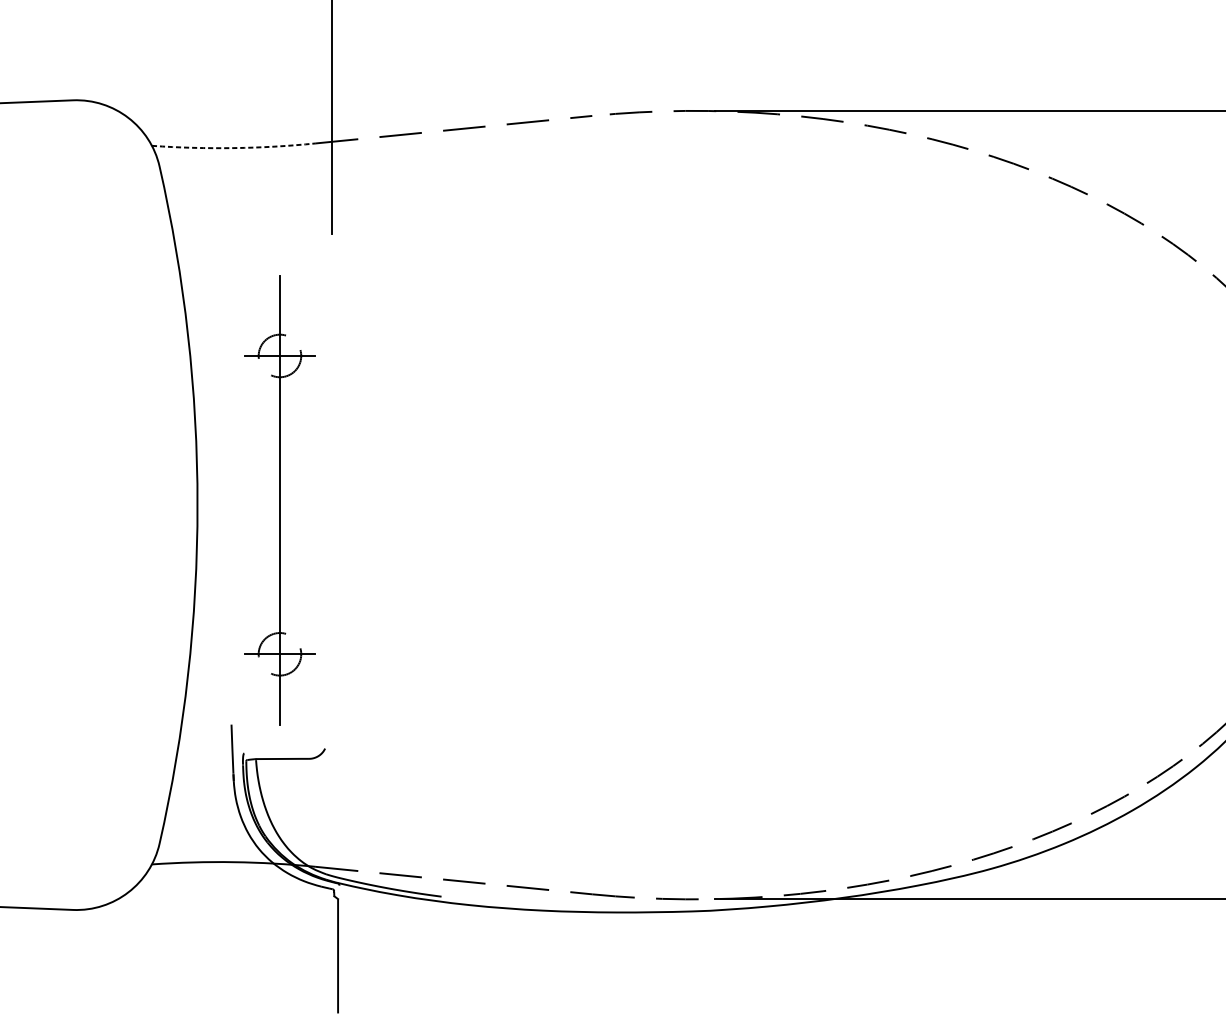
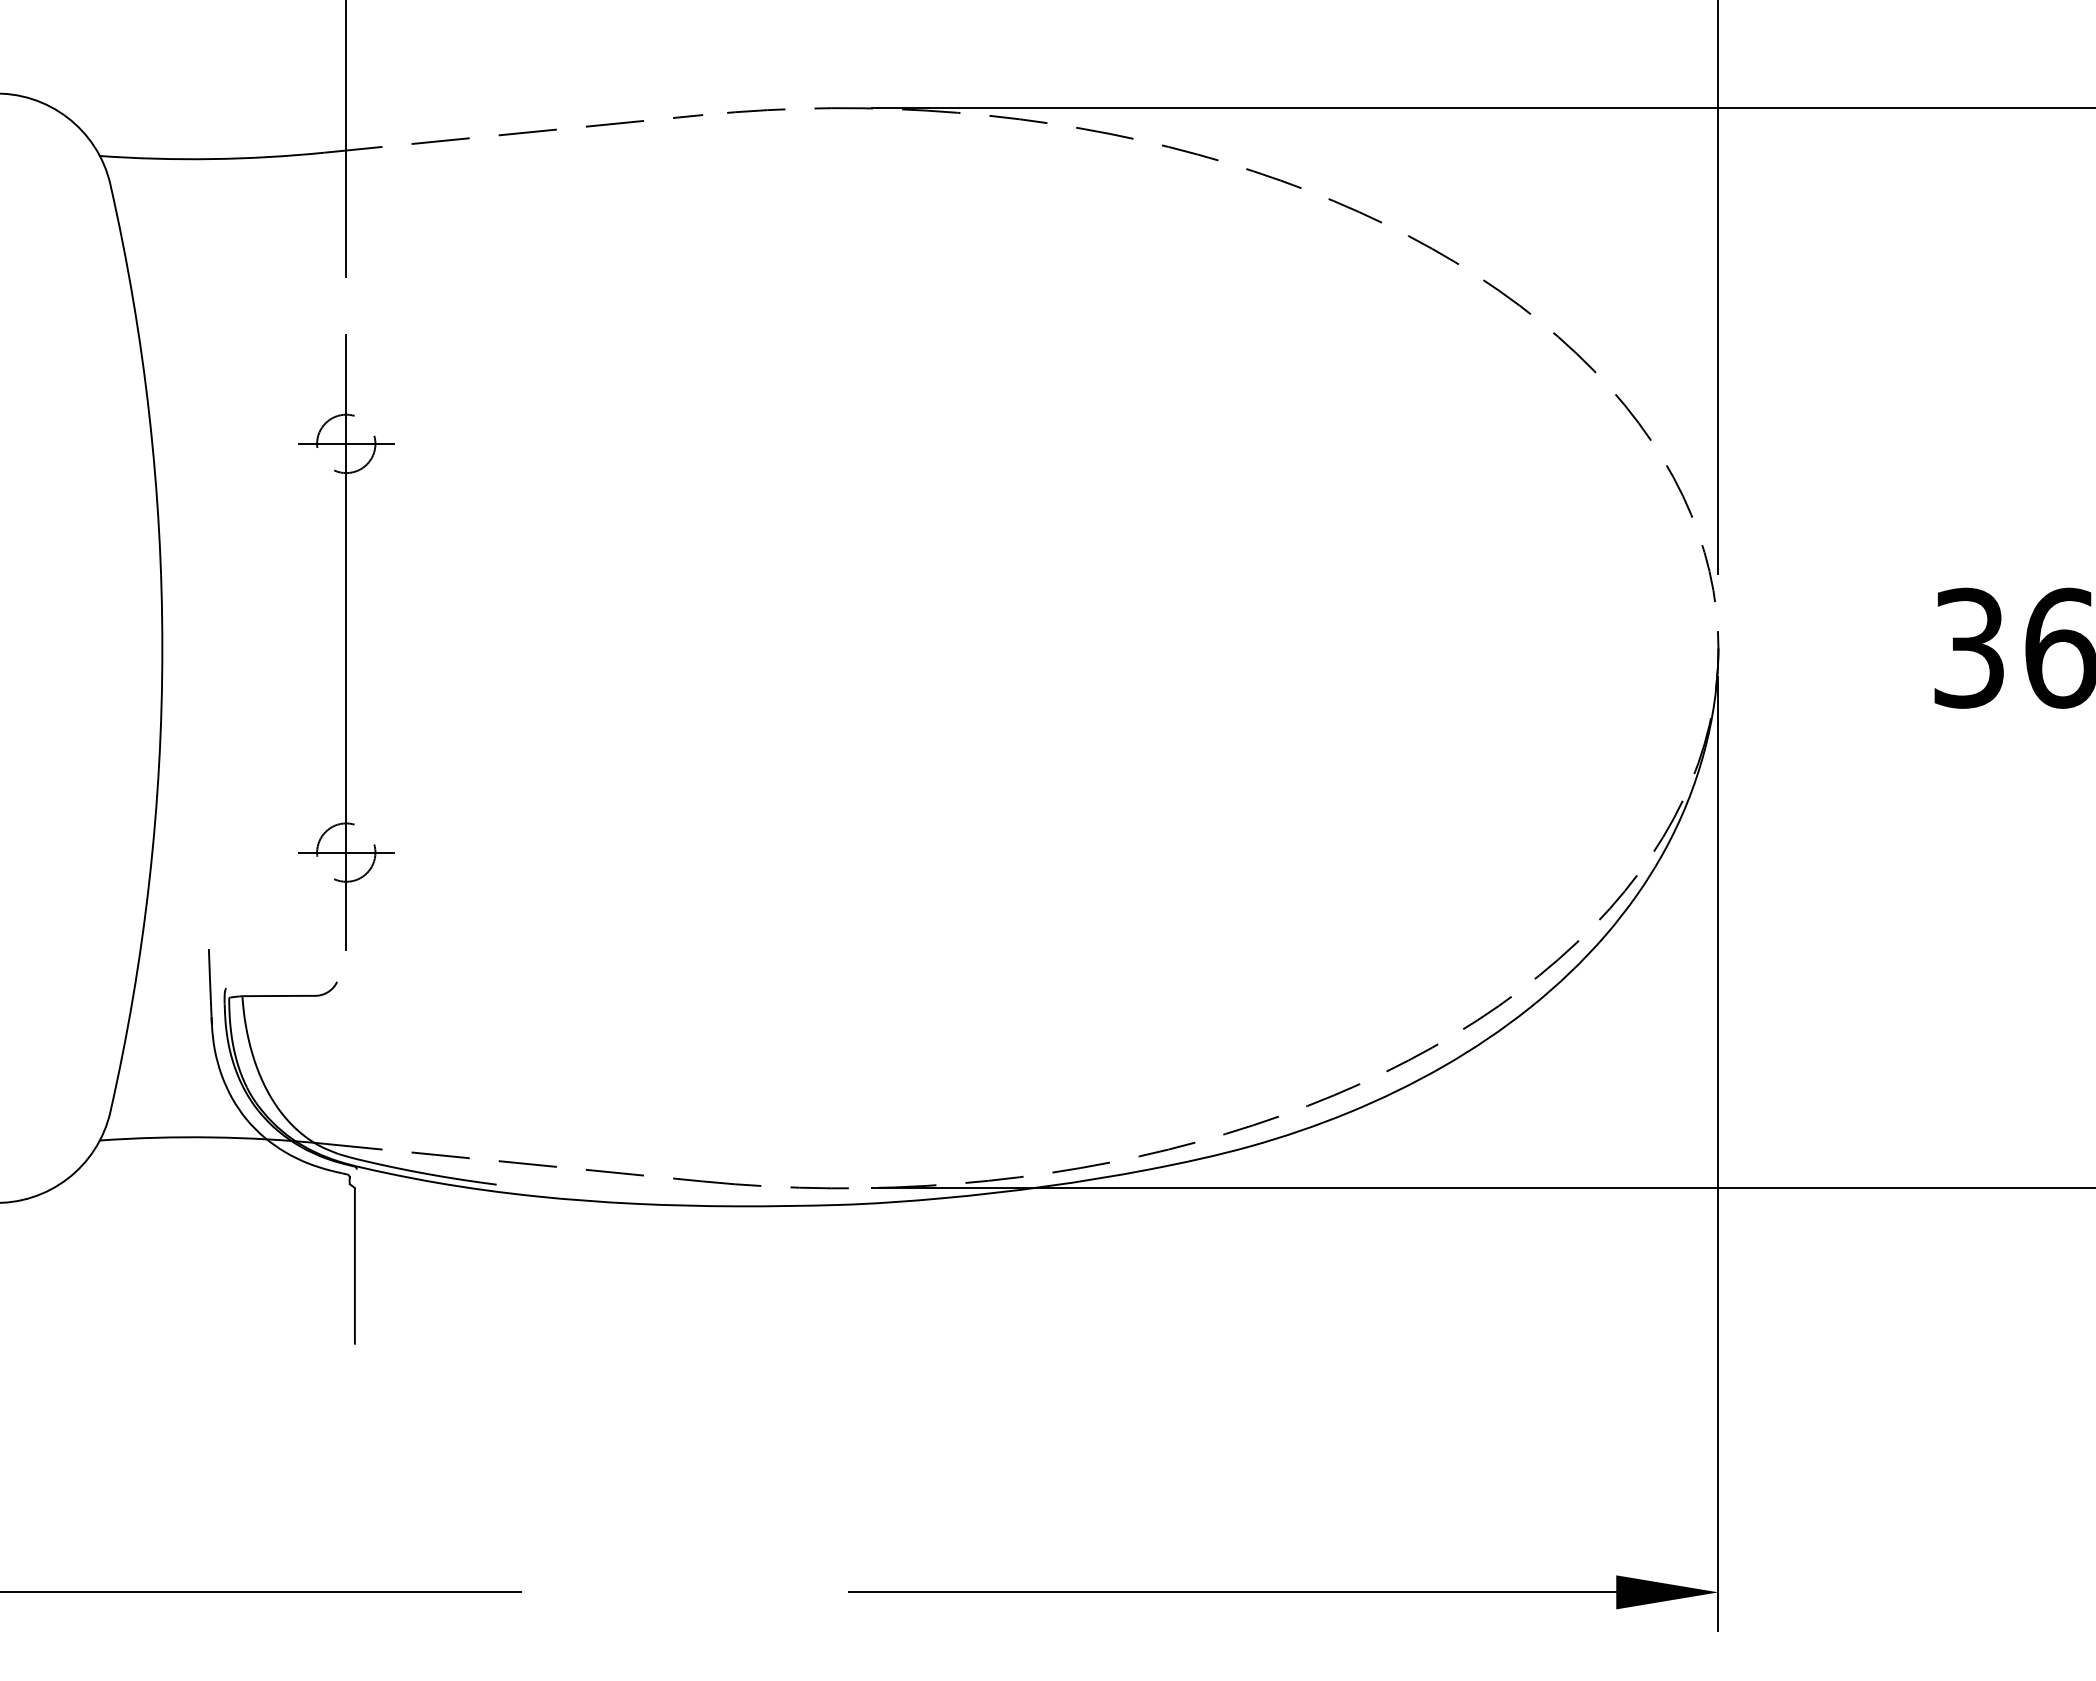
arc: (234, 148) -> (212, 159), dashed -> solid
part: (280, 500) -> (346, 642), moved

